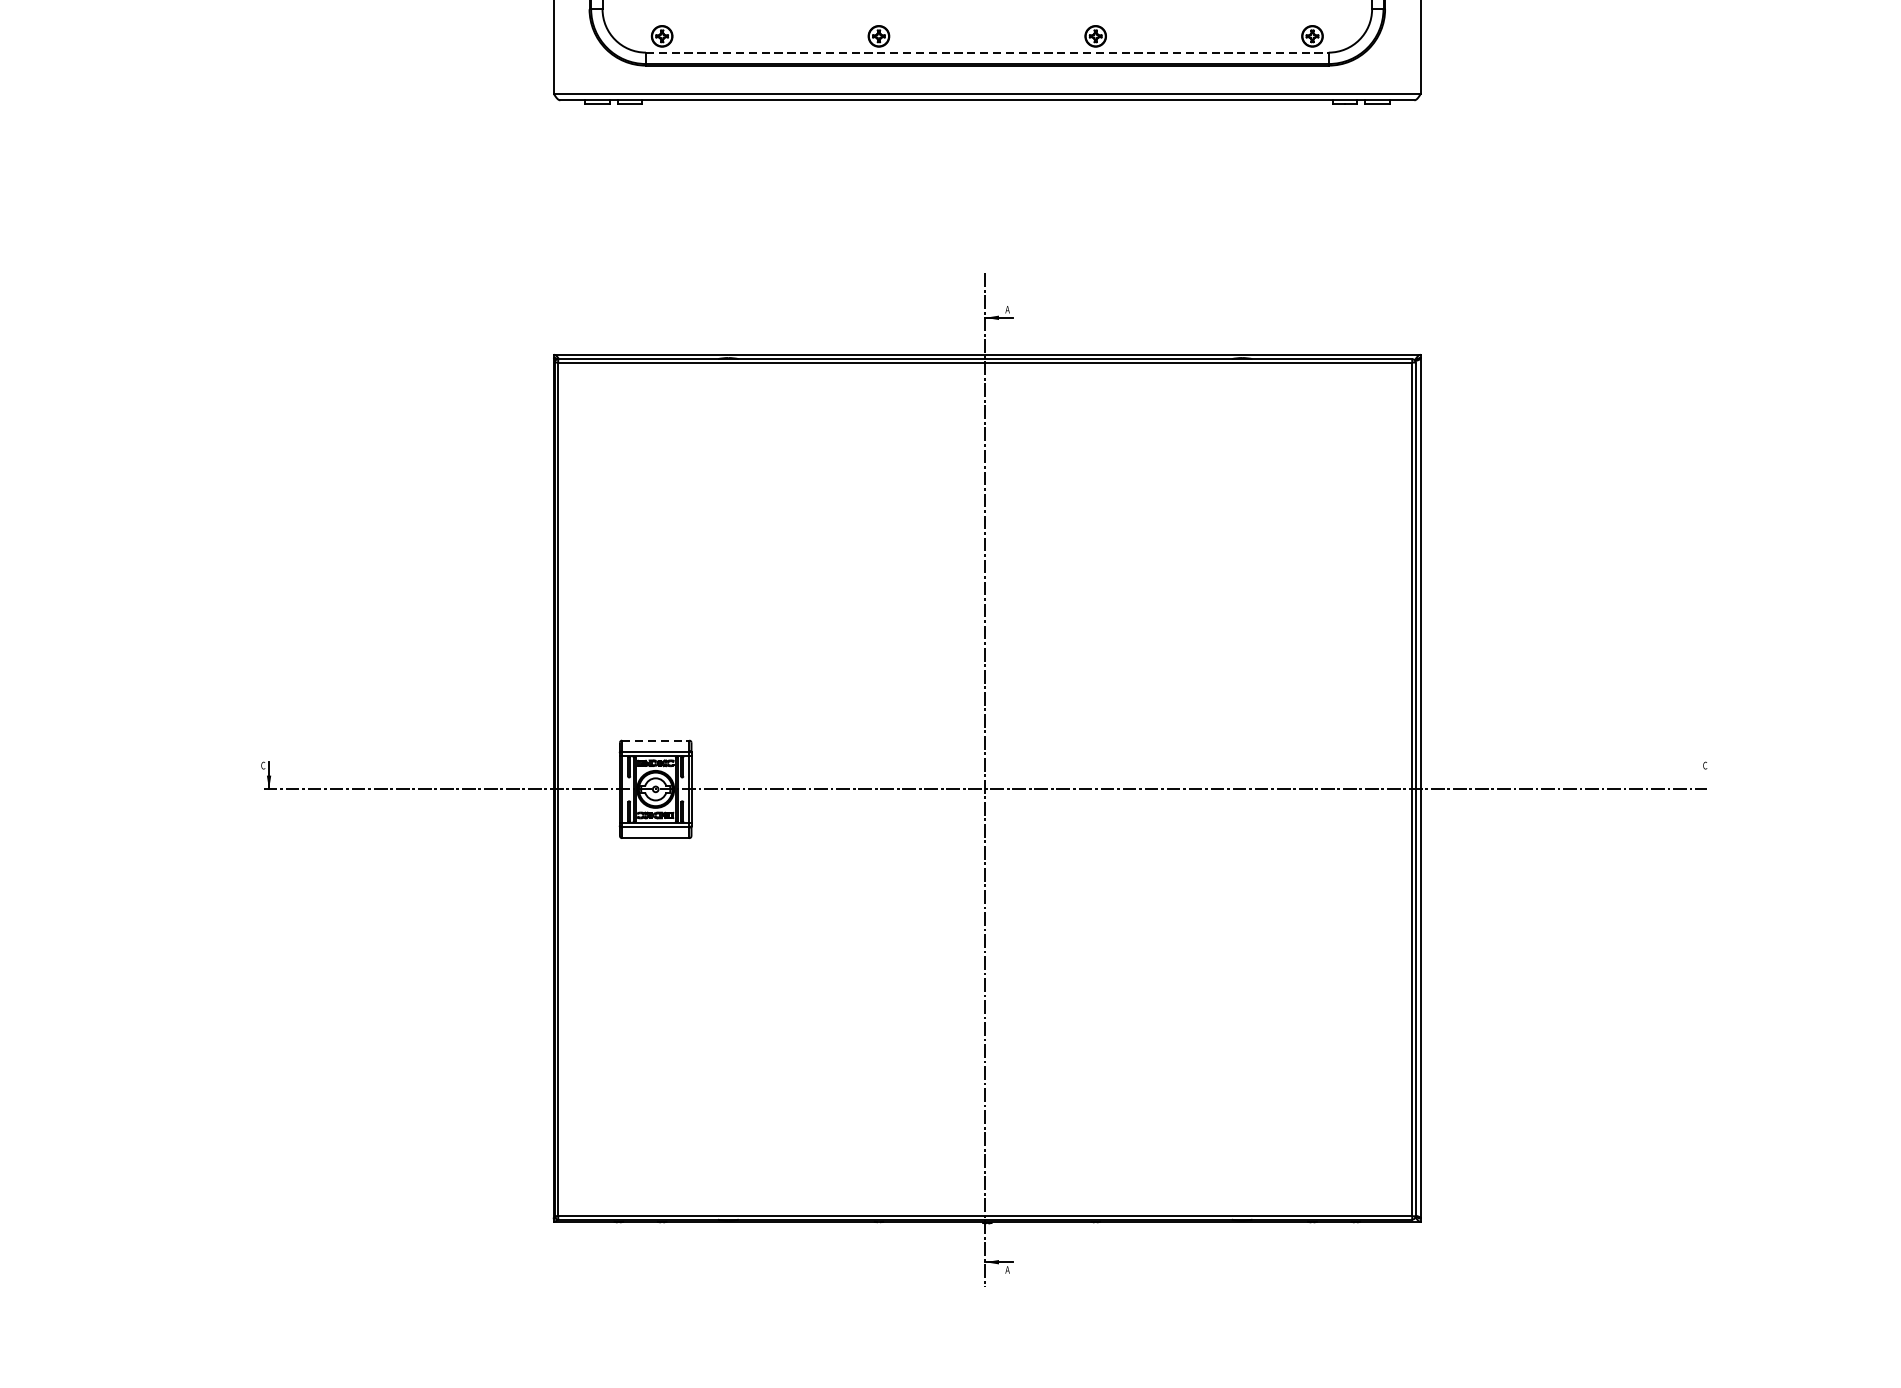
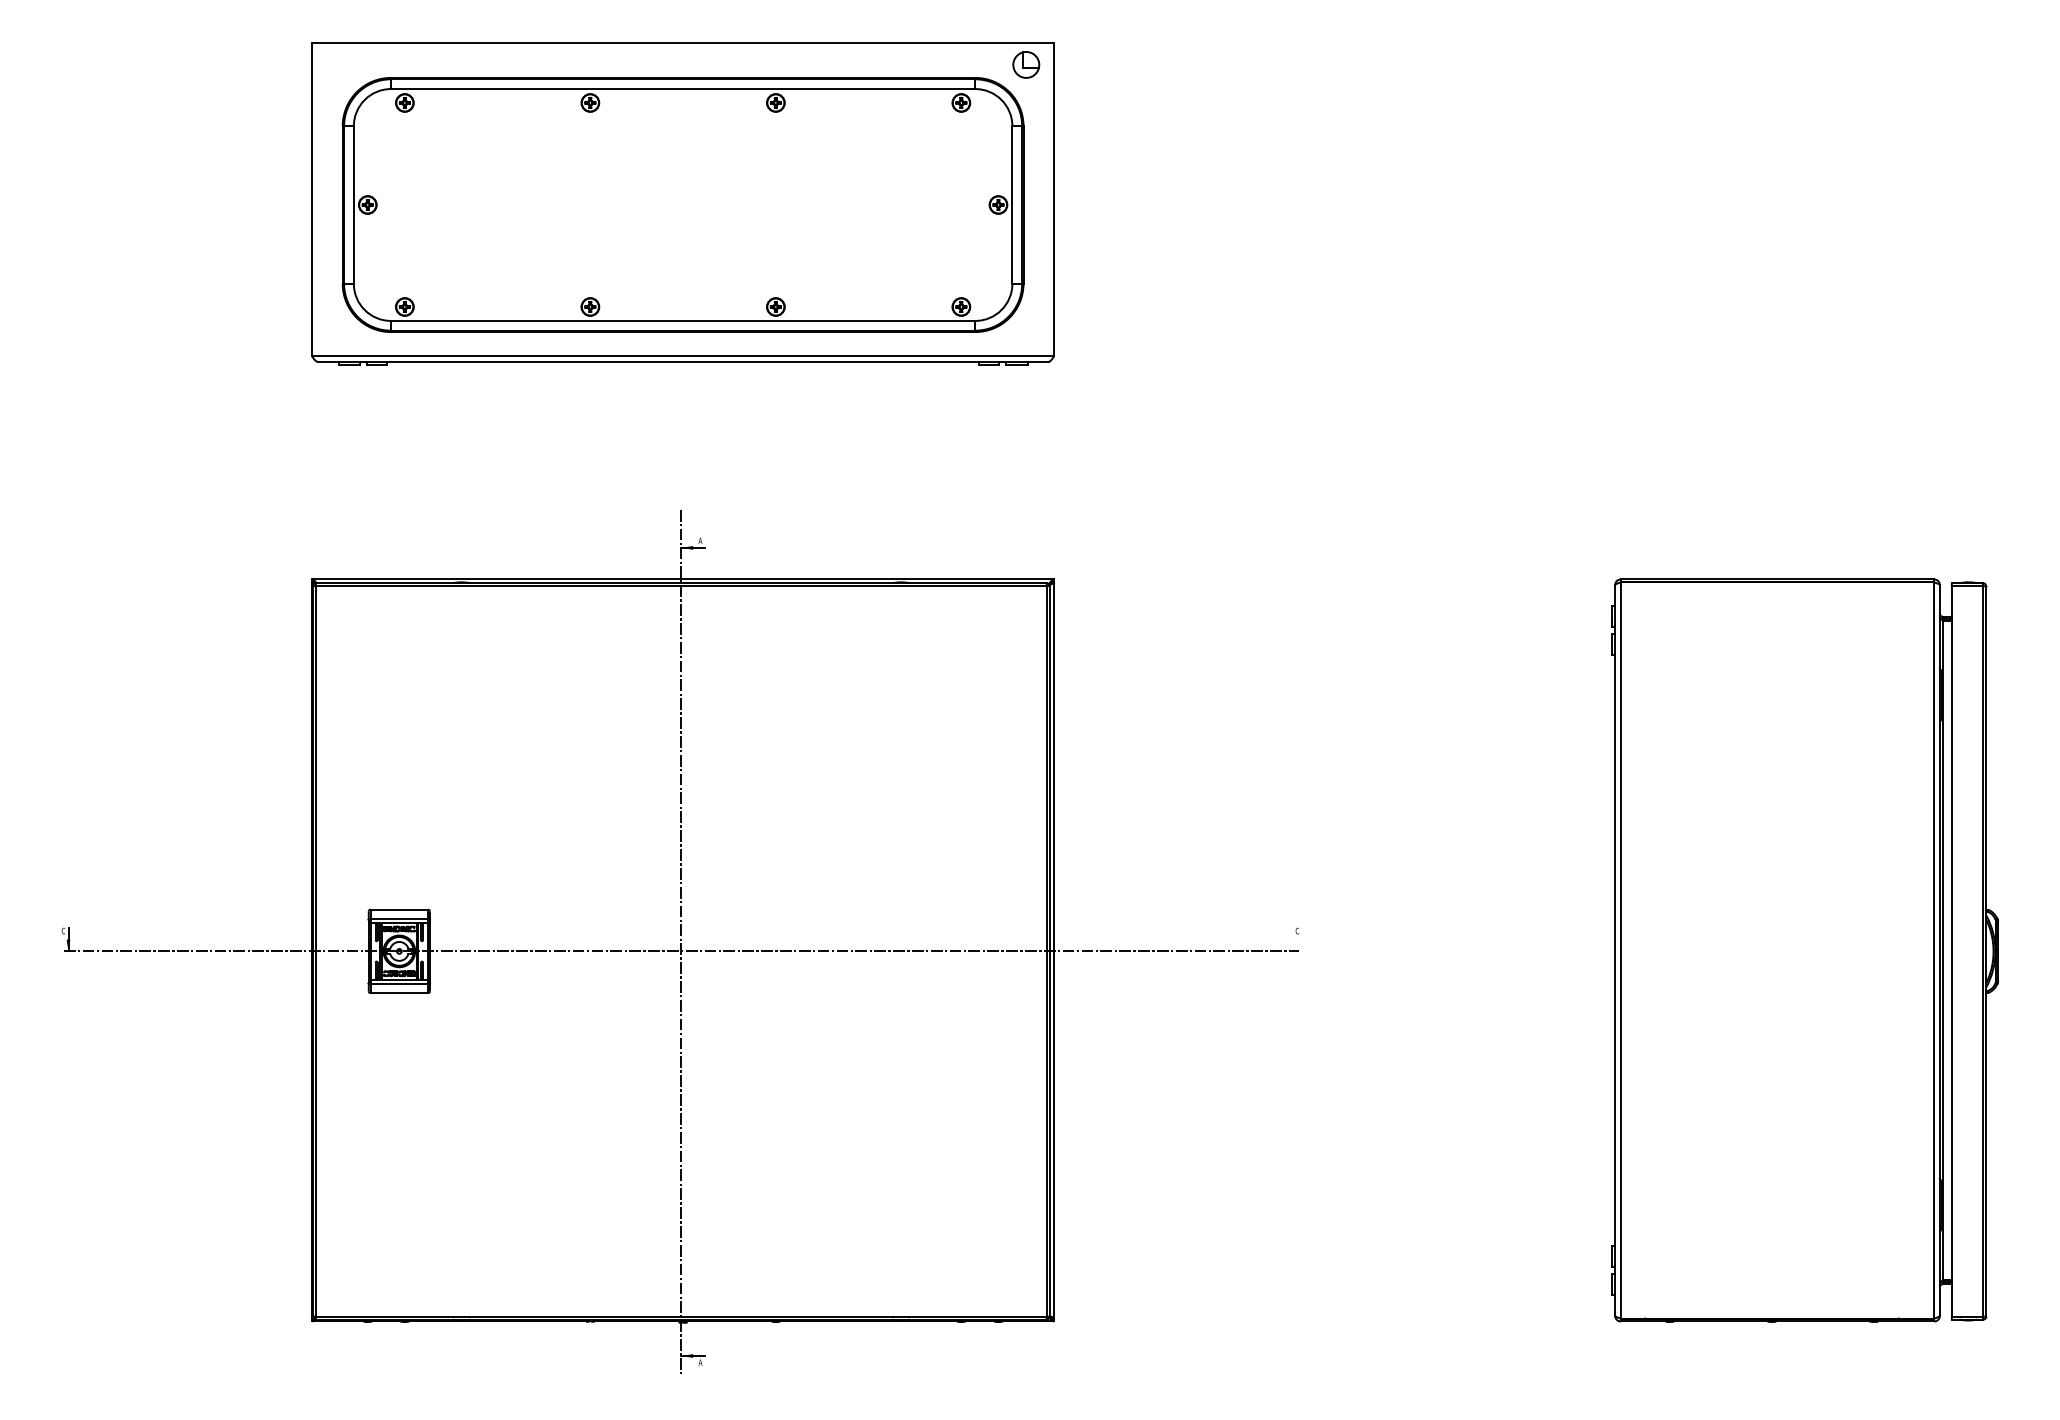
line: (987, 52) -> (683, 320), dashed -> solid
line: (655, 740) -> (399, 909), dashed -> solid

